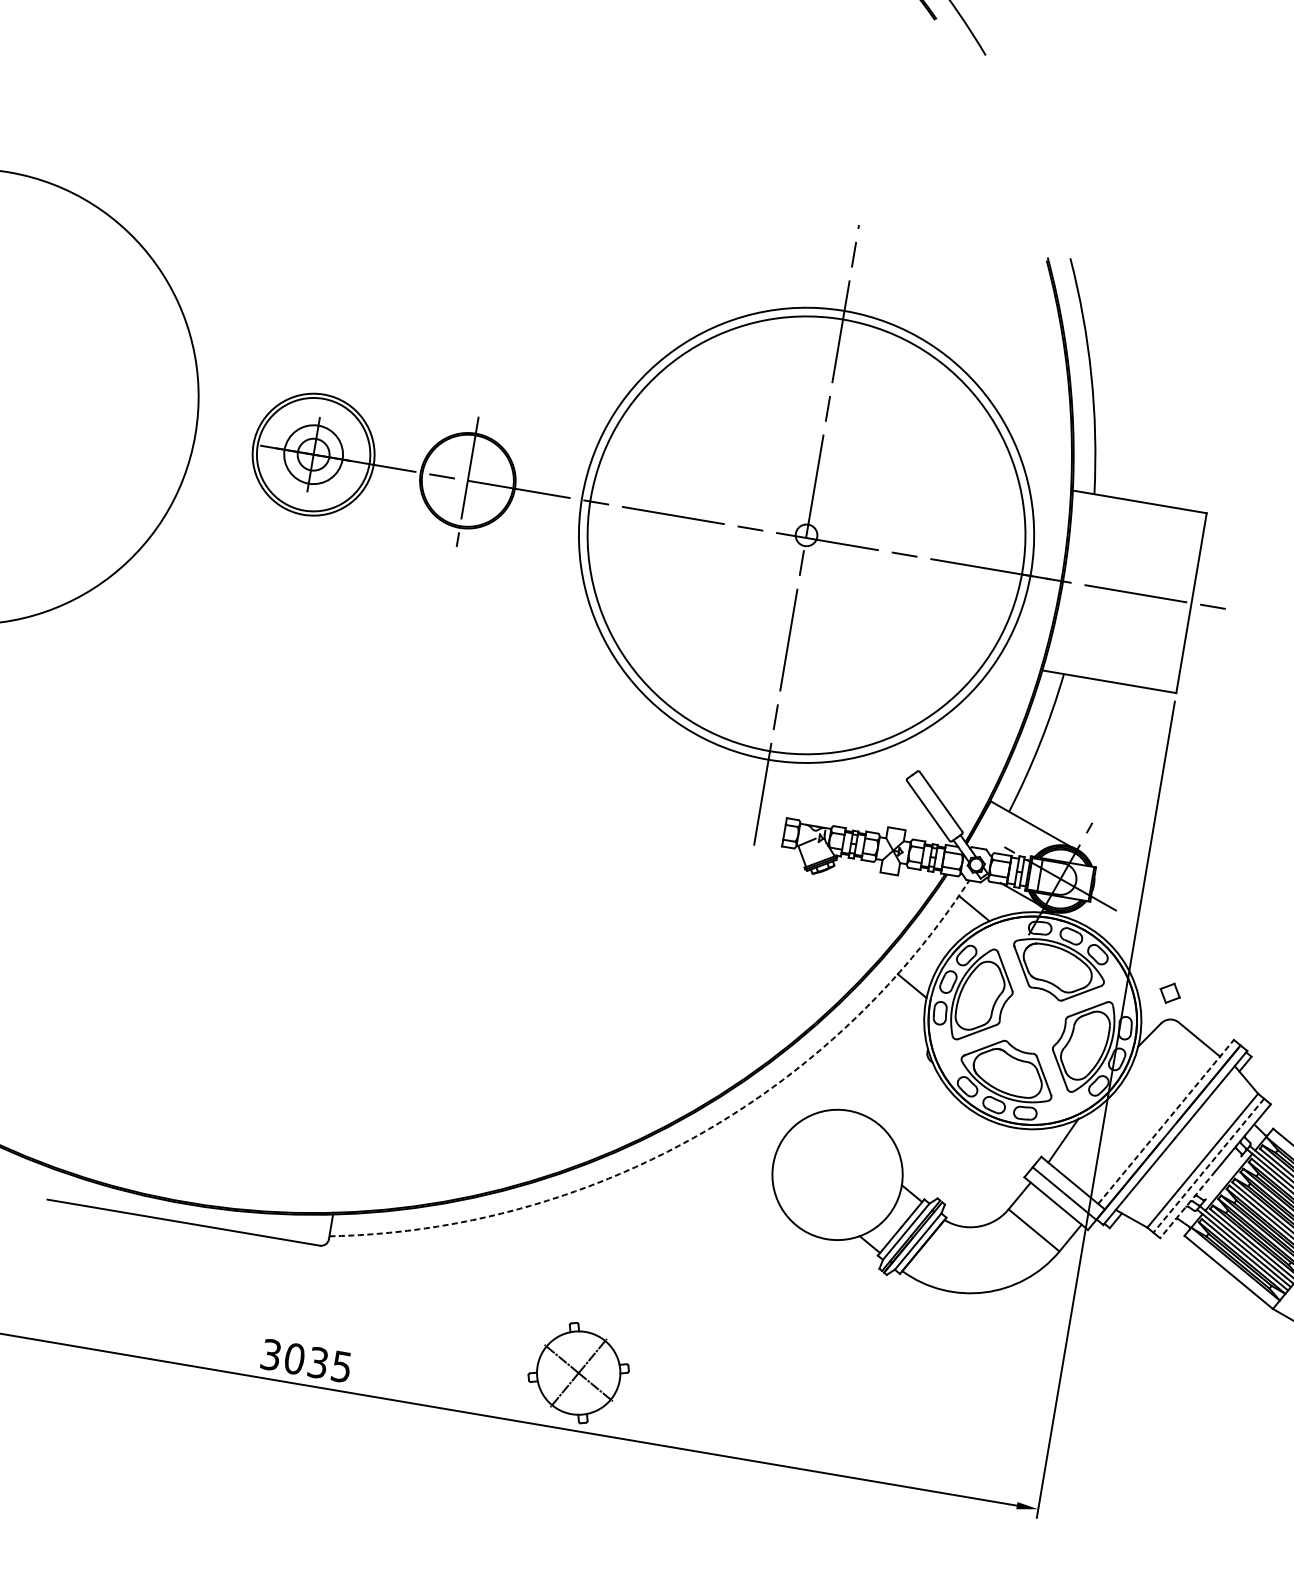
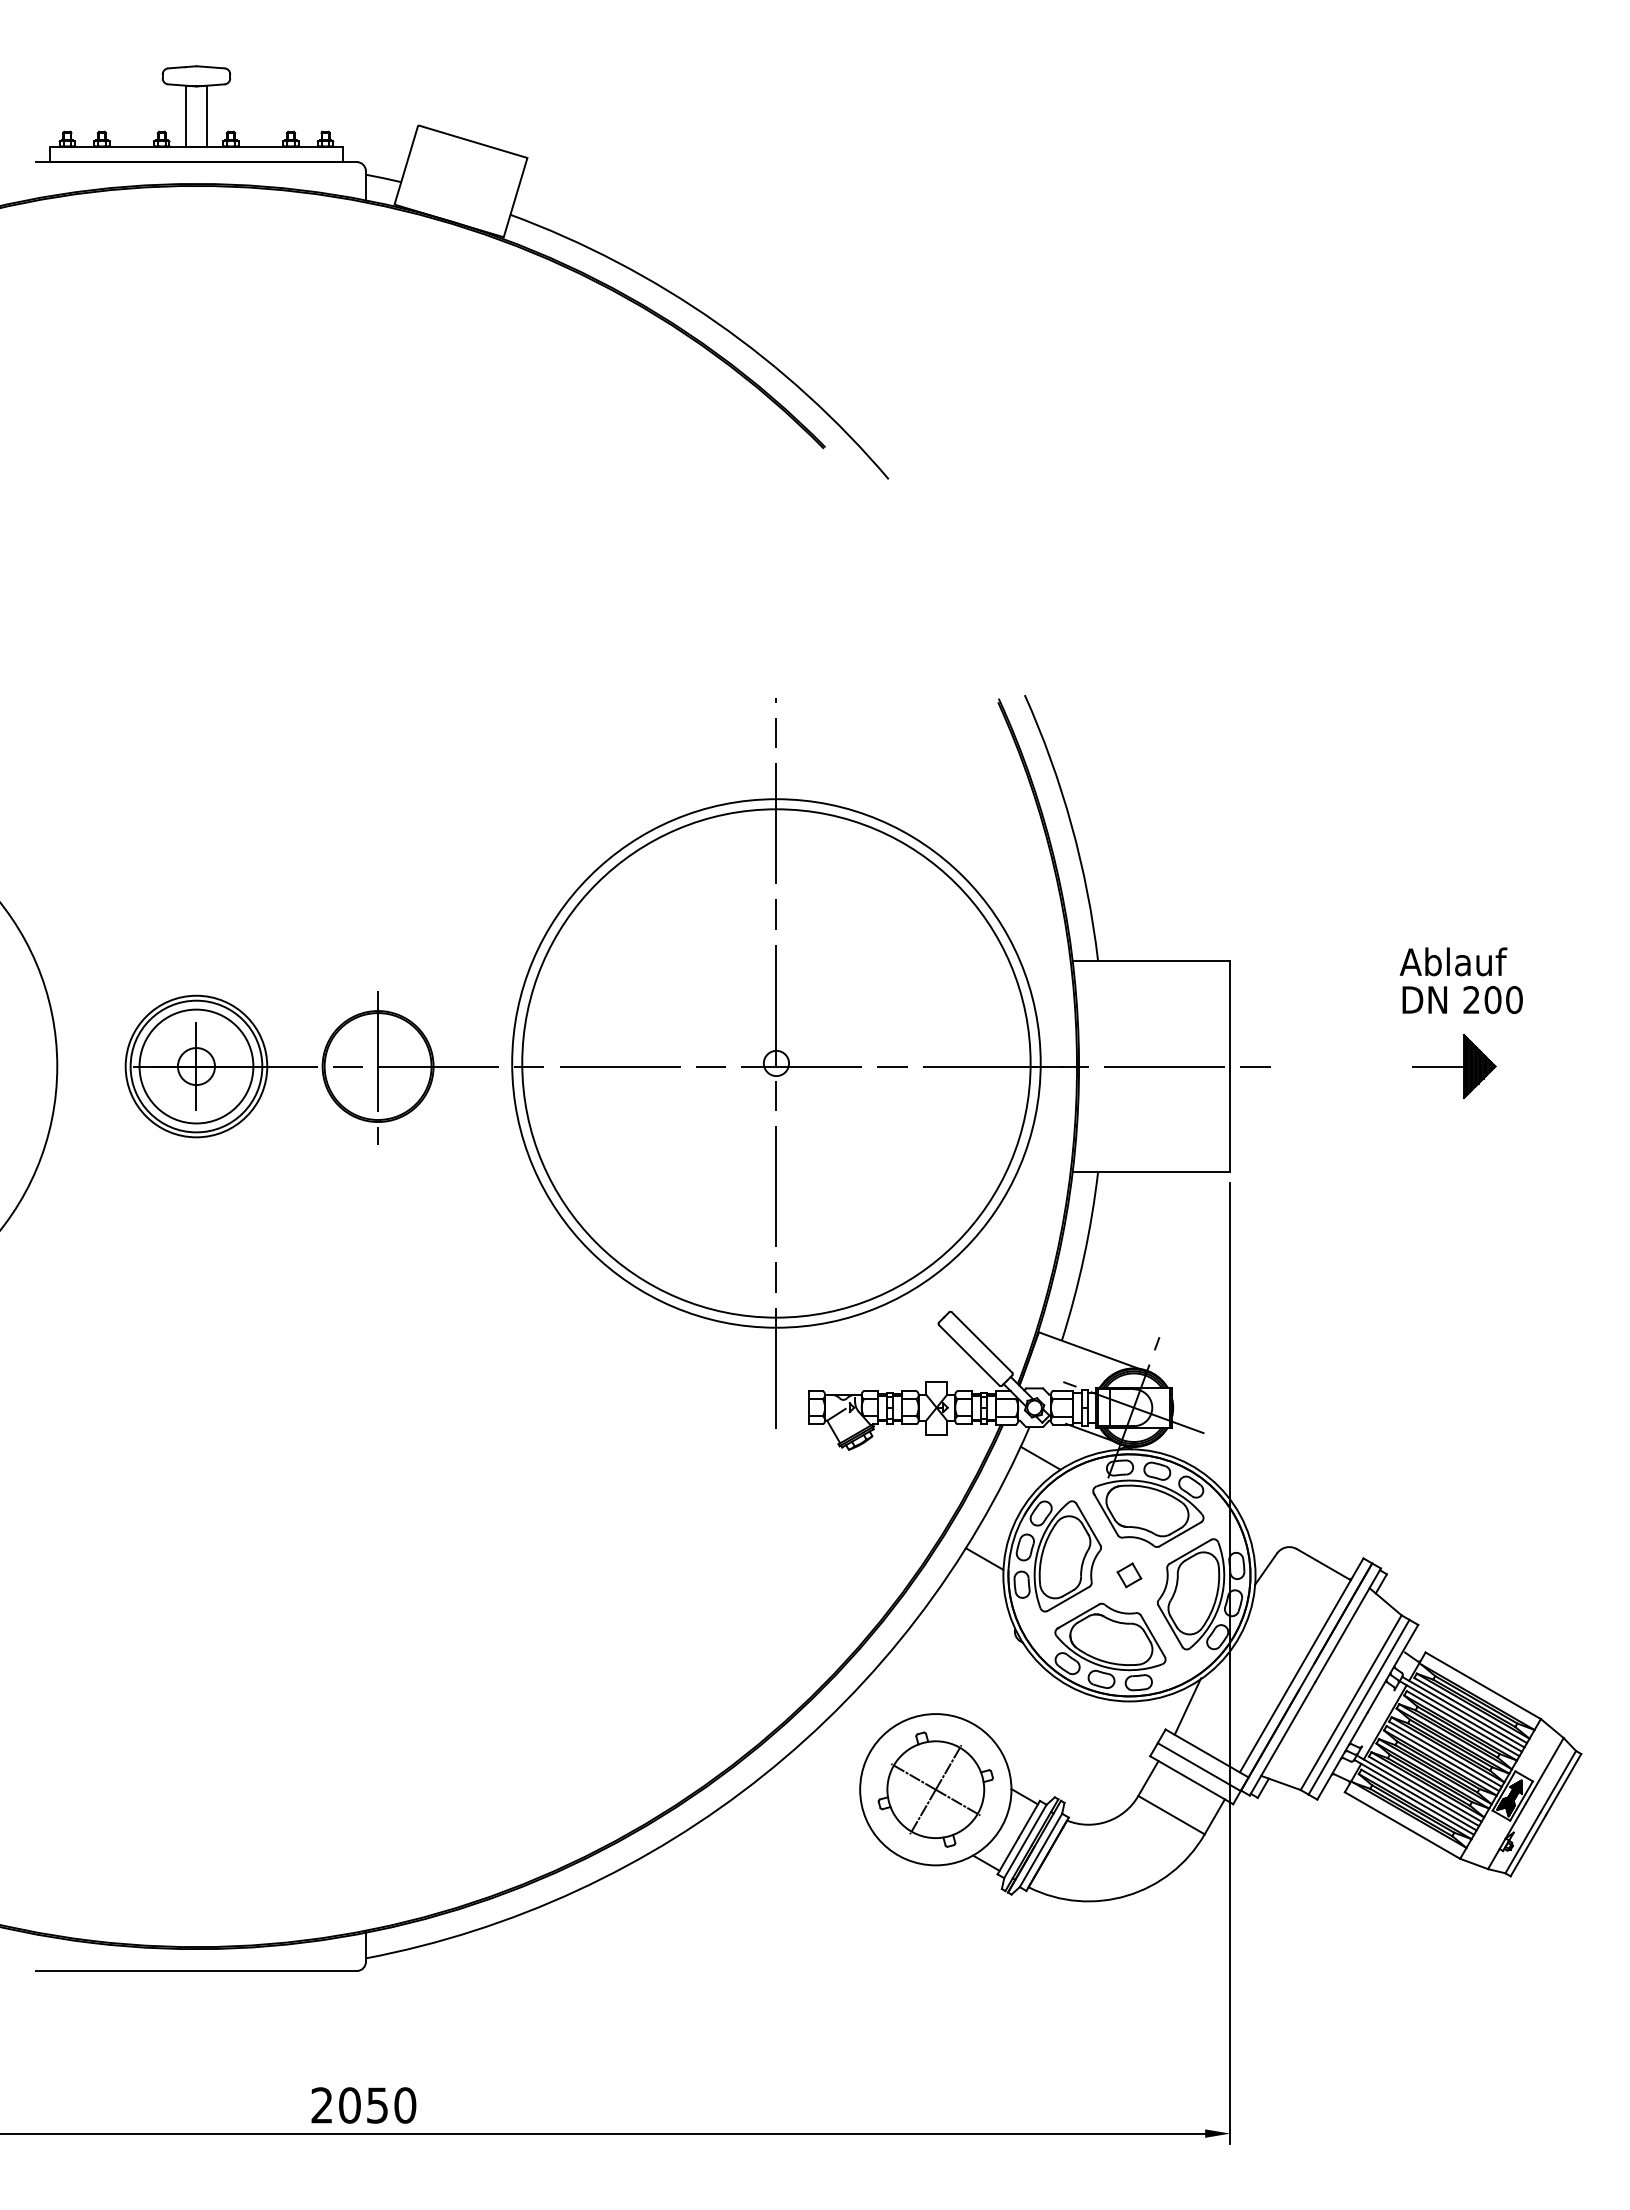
circle: (313, 454) -> (196, 1066), size x1.67
part: (1170, 993) -> (1129, 1575), moved
line: (1165, 1121) -> (1301, 1665), dashed -> solid
arc: (693, 1138) -> (763, 1775), dashed -> solid
line: (1209, 1165) -> (1359, 1707), dashed -> solid
line: (1187, 1205) -> (1342, 1756), dashed -> solid
text: (306, 1360) -> (363, 2105), 3035 -> 2050
part: (578, 1372) -> (935, 1789), moved

